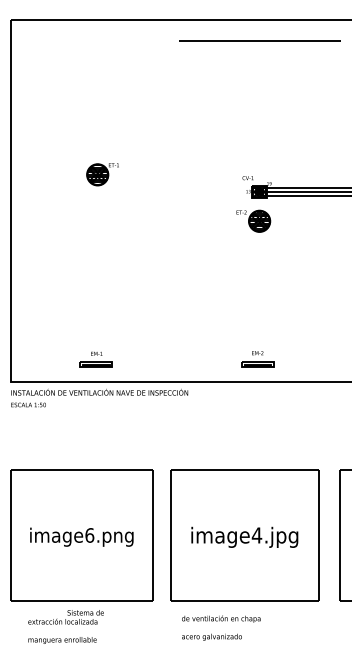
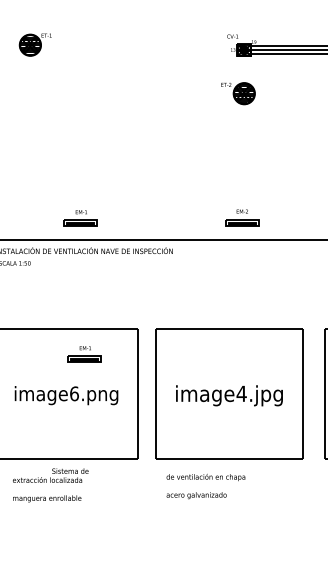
part: (102, 174) -> (35, 44), moved
part: (253, 220) -> (238, 92), moved
part: (99, 495) -> (84, 353), added

